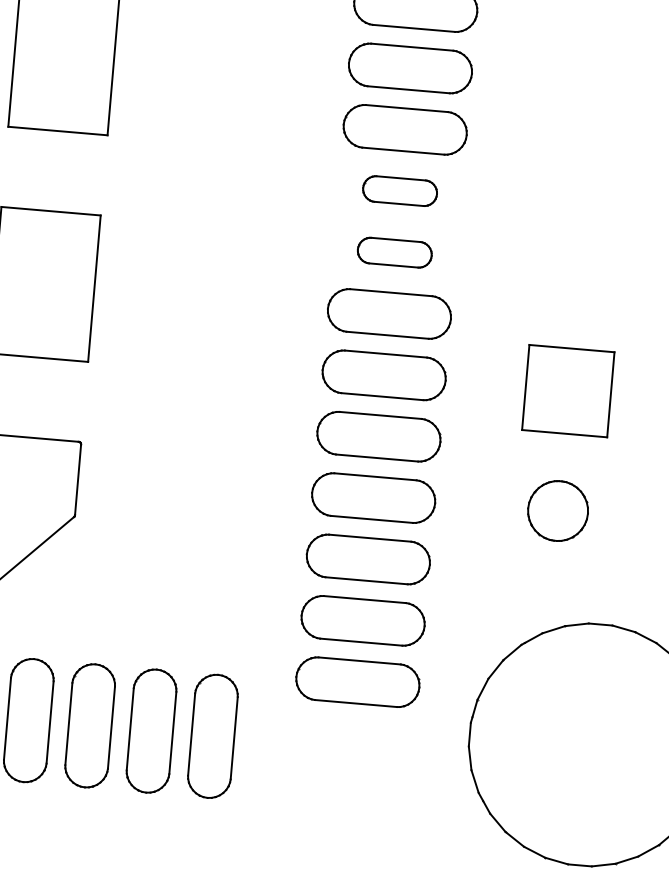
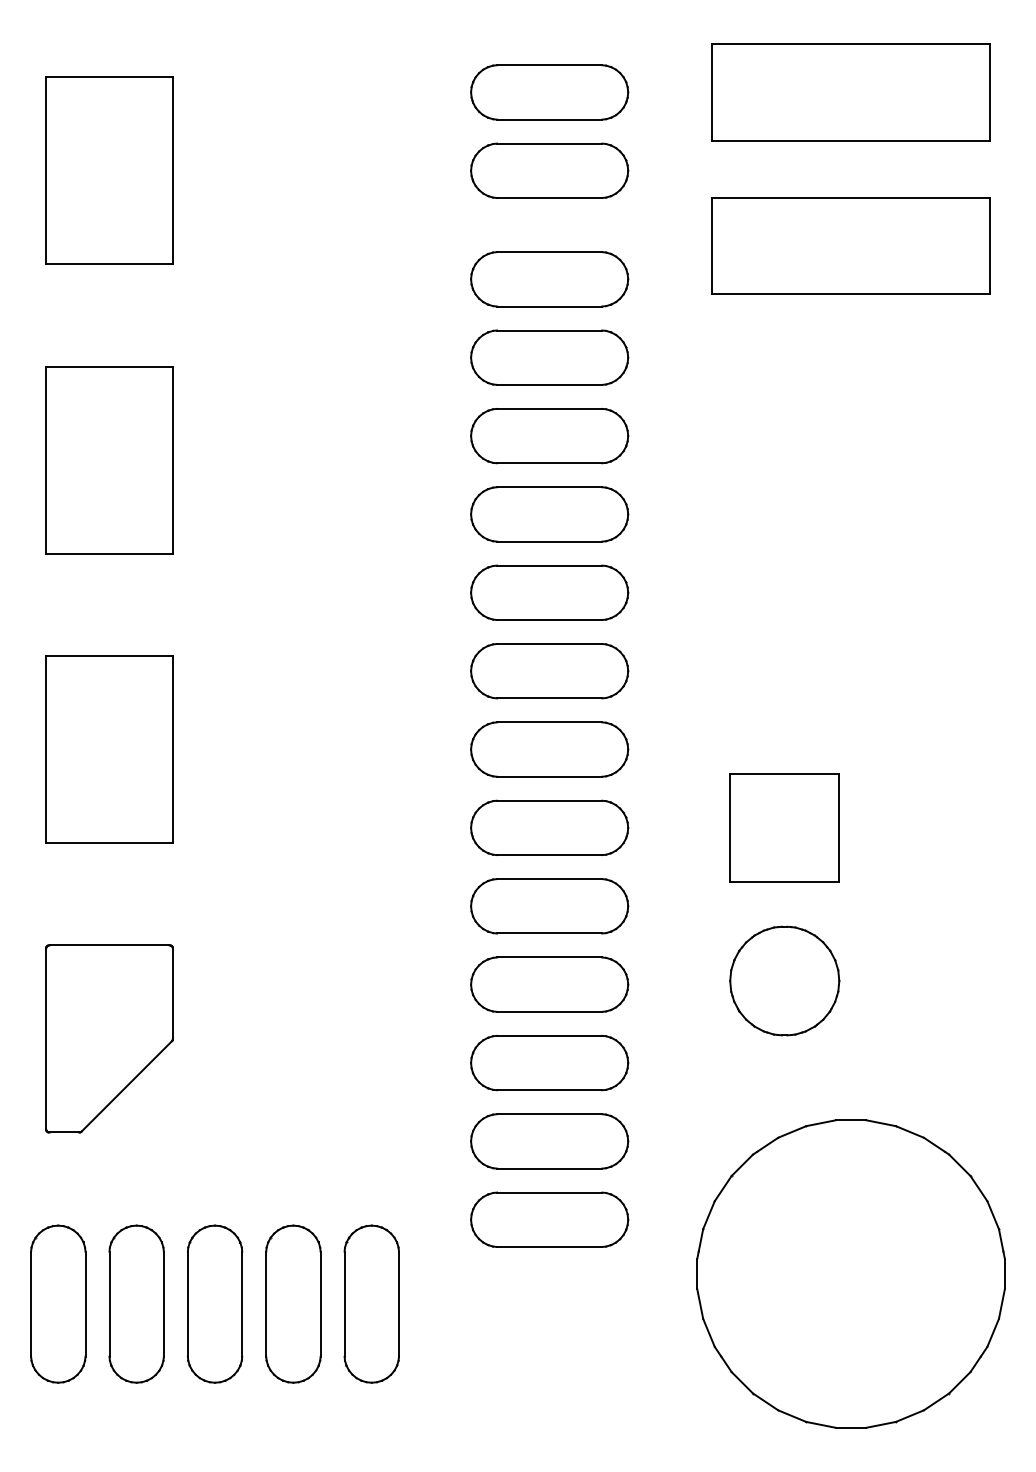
part: (399, 190) -> (549, 592), size x1.67
part: (394, 252) -> (549, 671), size x1.67
part: (557, 510) -> (784, 980), size x1.43

